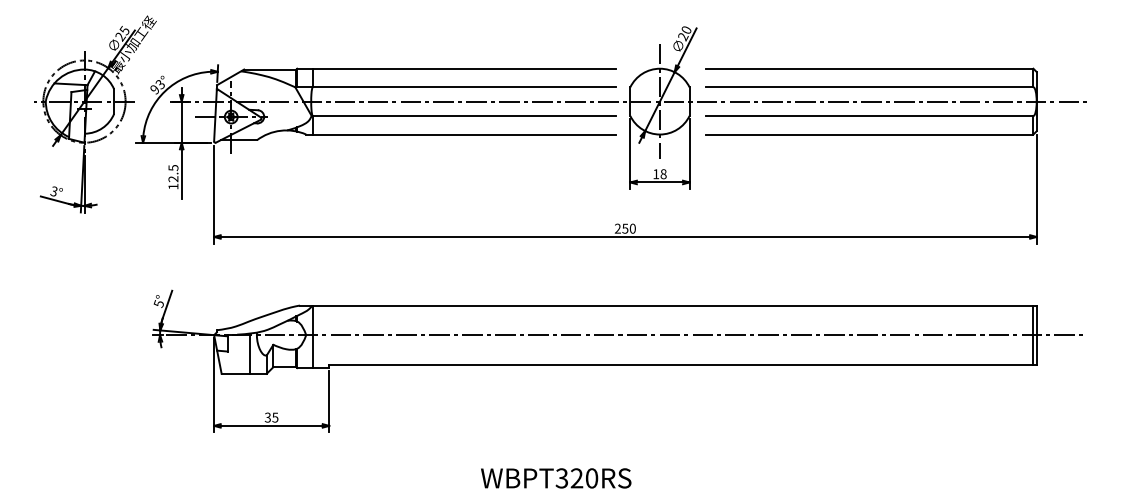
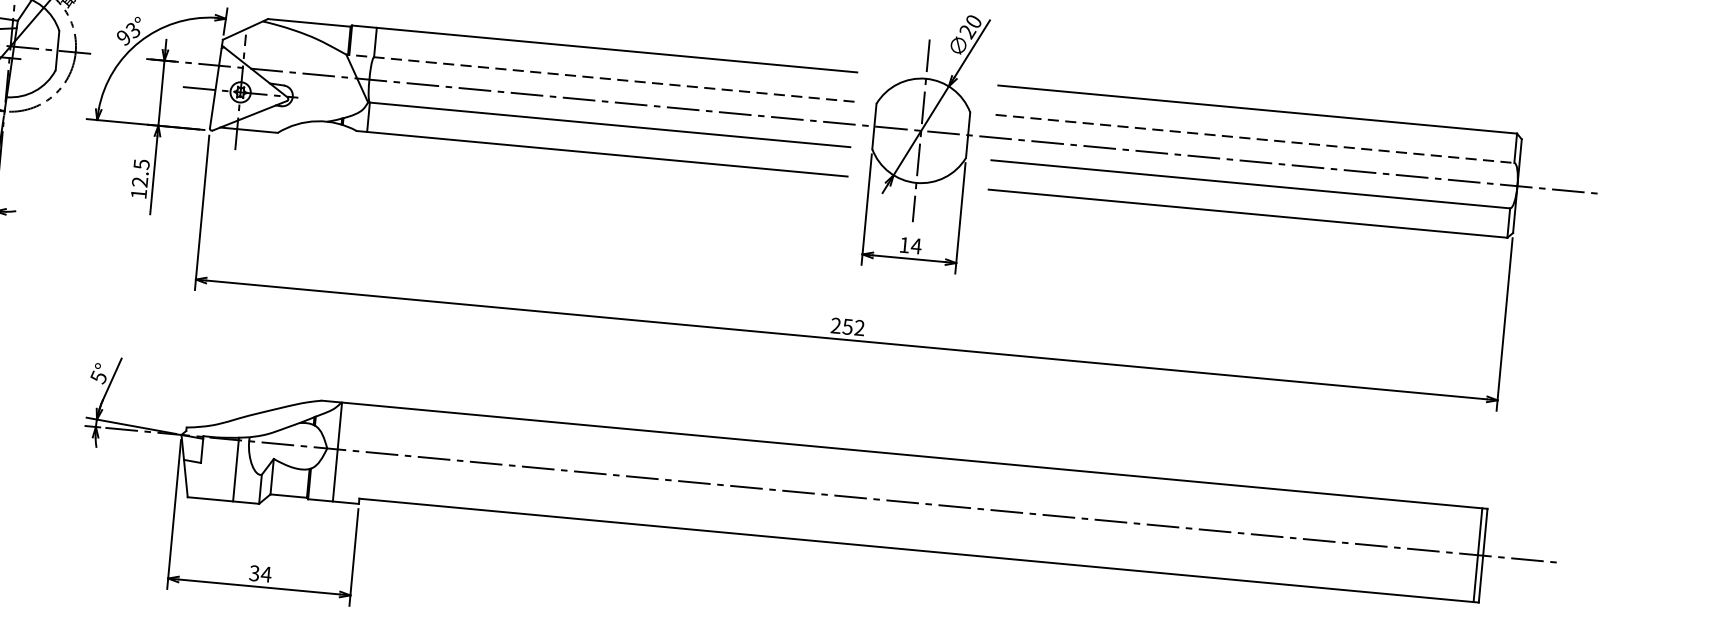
line: (455, 87) -> (599, 78), solid -> dashed
line: (869, 87) -> (1254, 139), solid -> dashed
text: (663, 174) -> (916, 246), 18 -> 14
text: (632, 228) -> (859, 327), 250 -> 252
text: (275, 417) -> (266, 574), 35 -> 34

